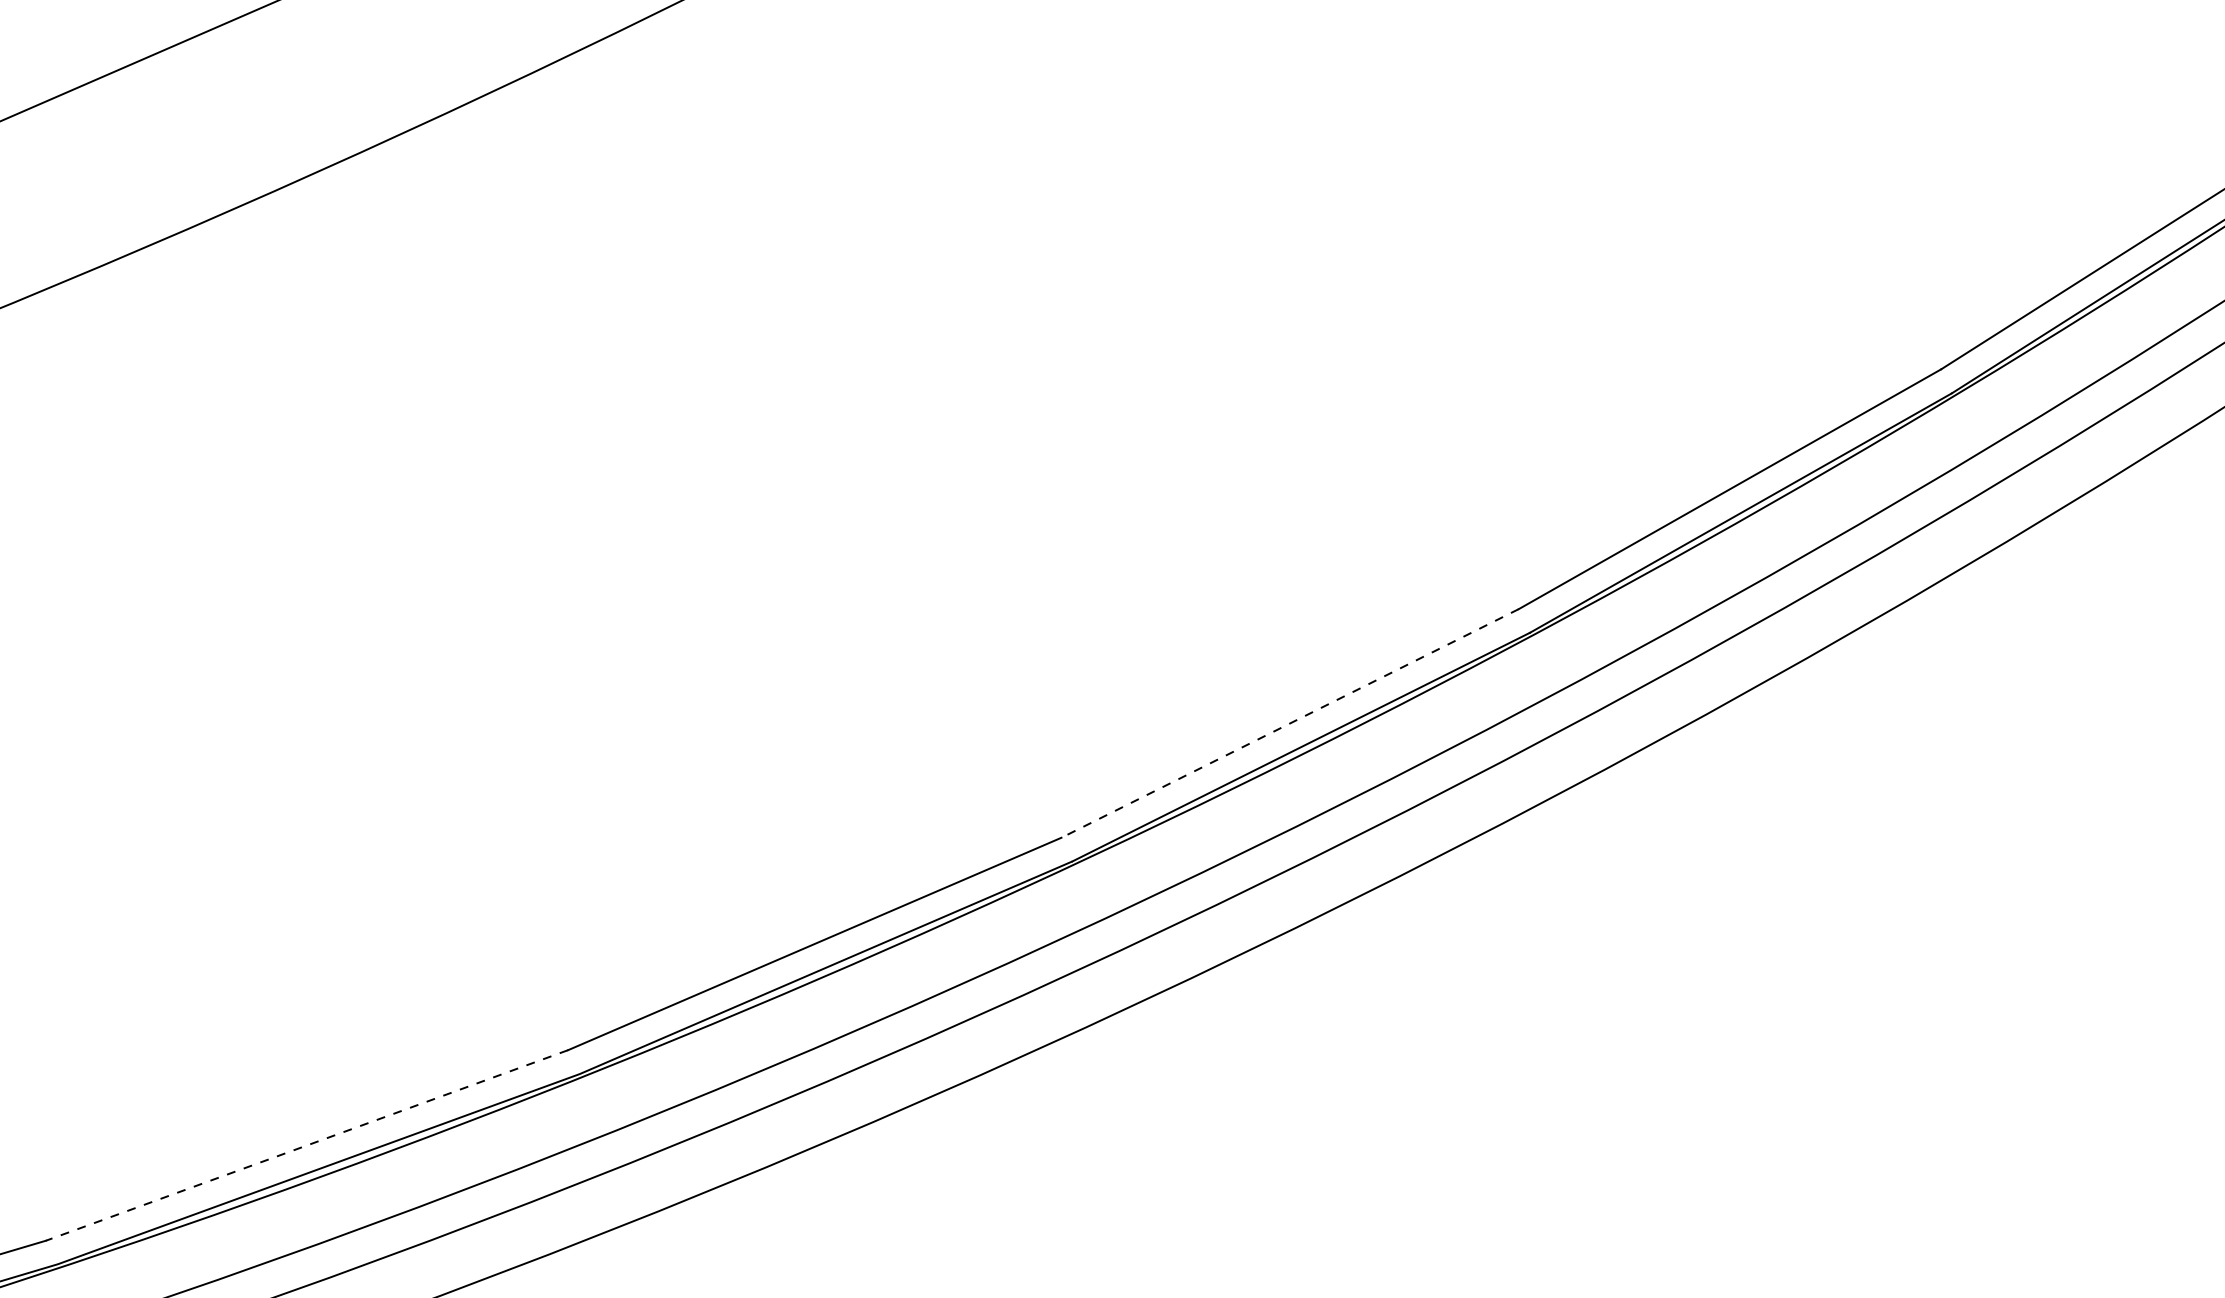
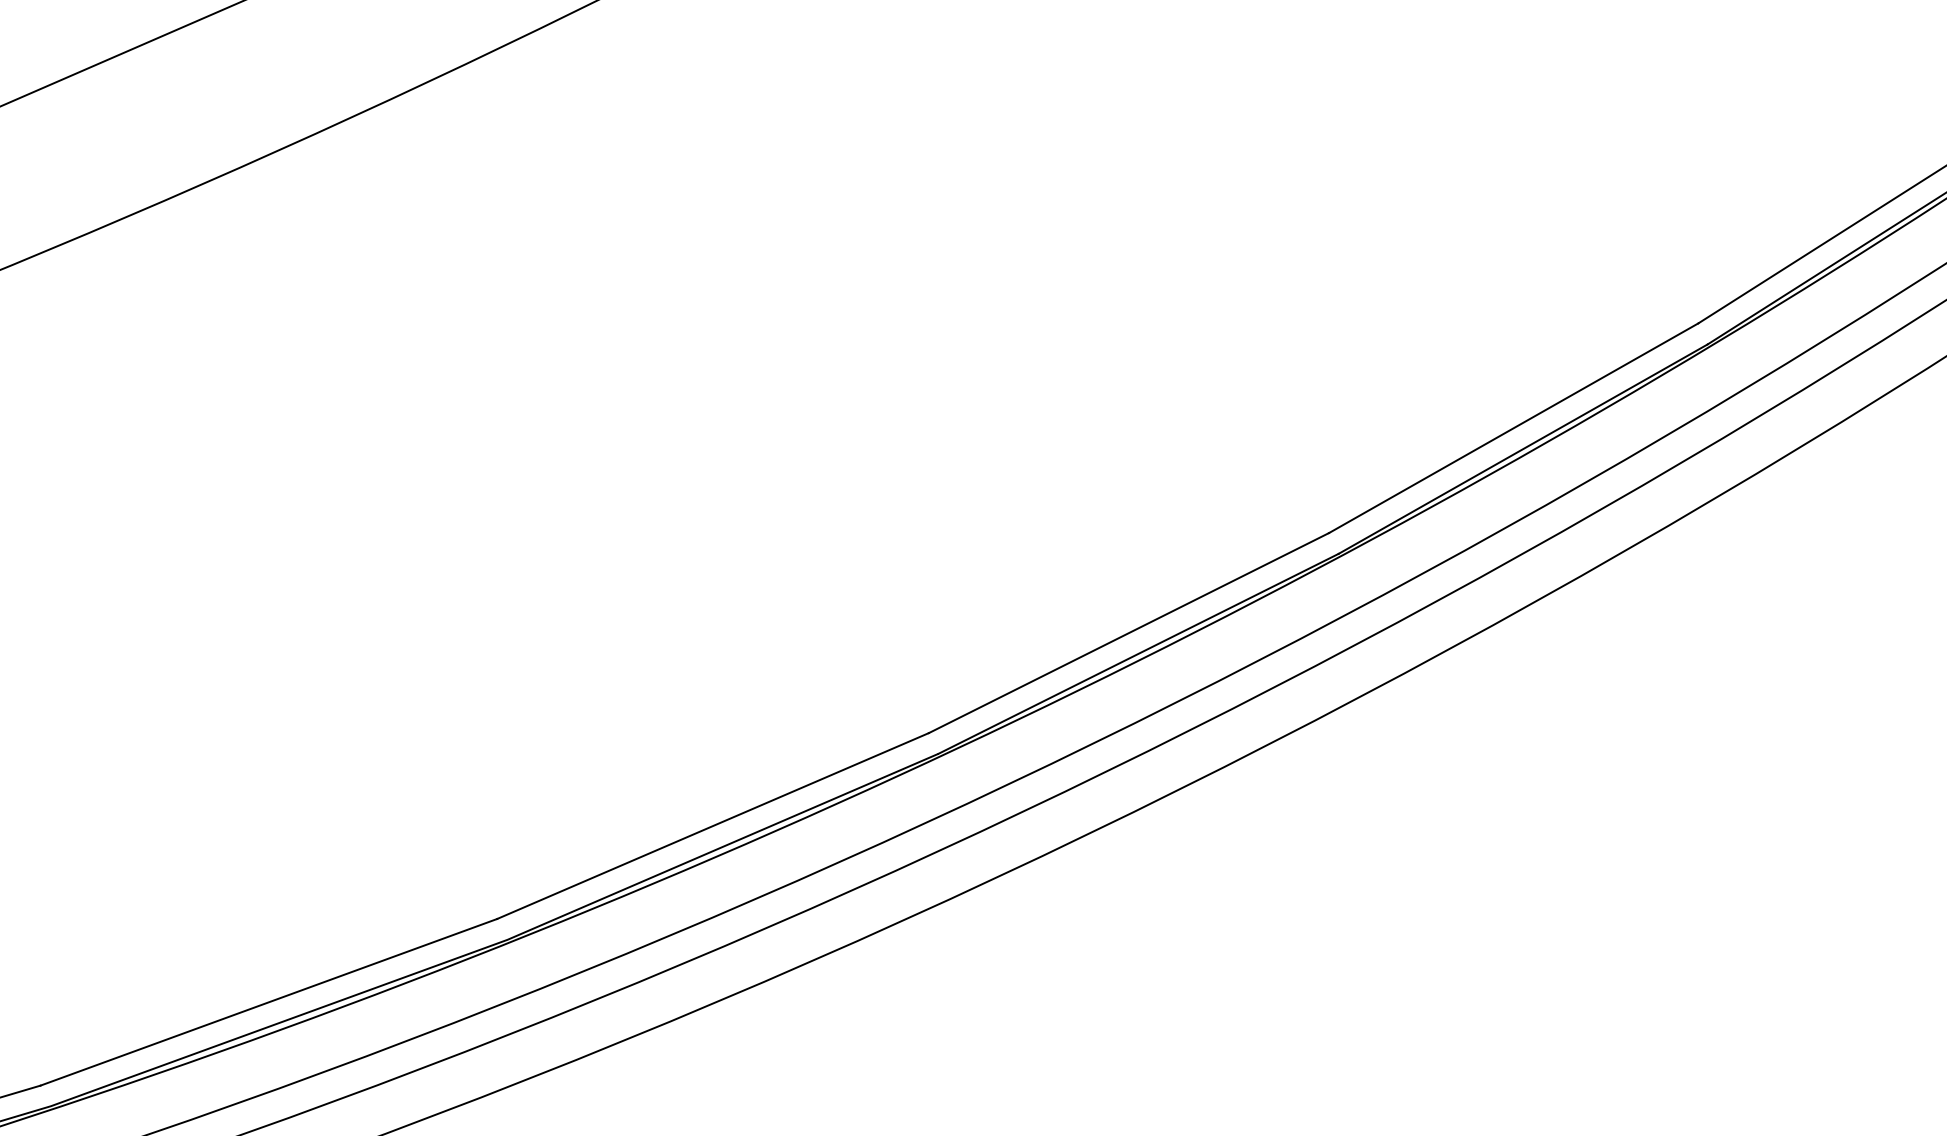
line: (1290, 723) -> (1129, 633), dashed -> solid
line: (307, 1145) -> (269, 1002), dashed -> solid

